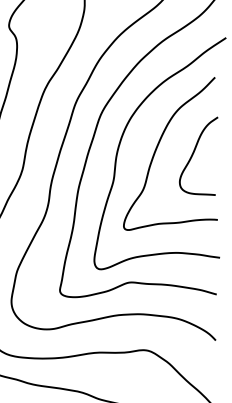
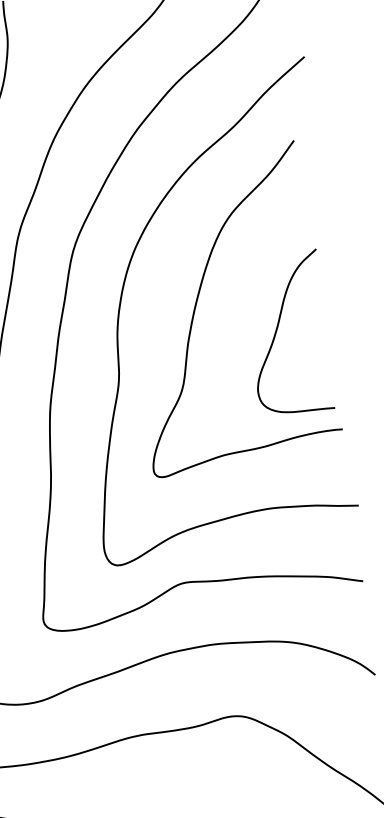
curve: (194, 153) -> (279, 329), moved

